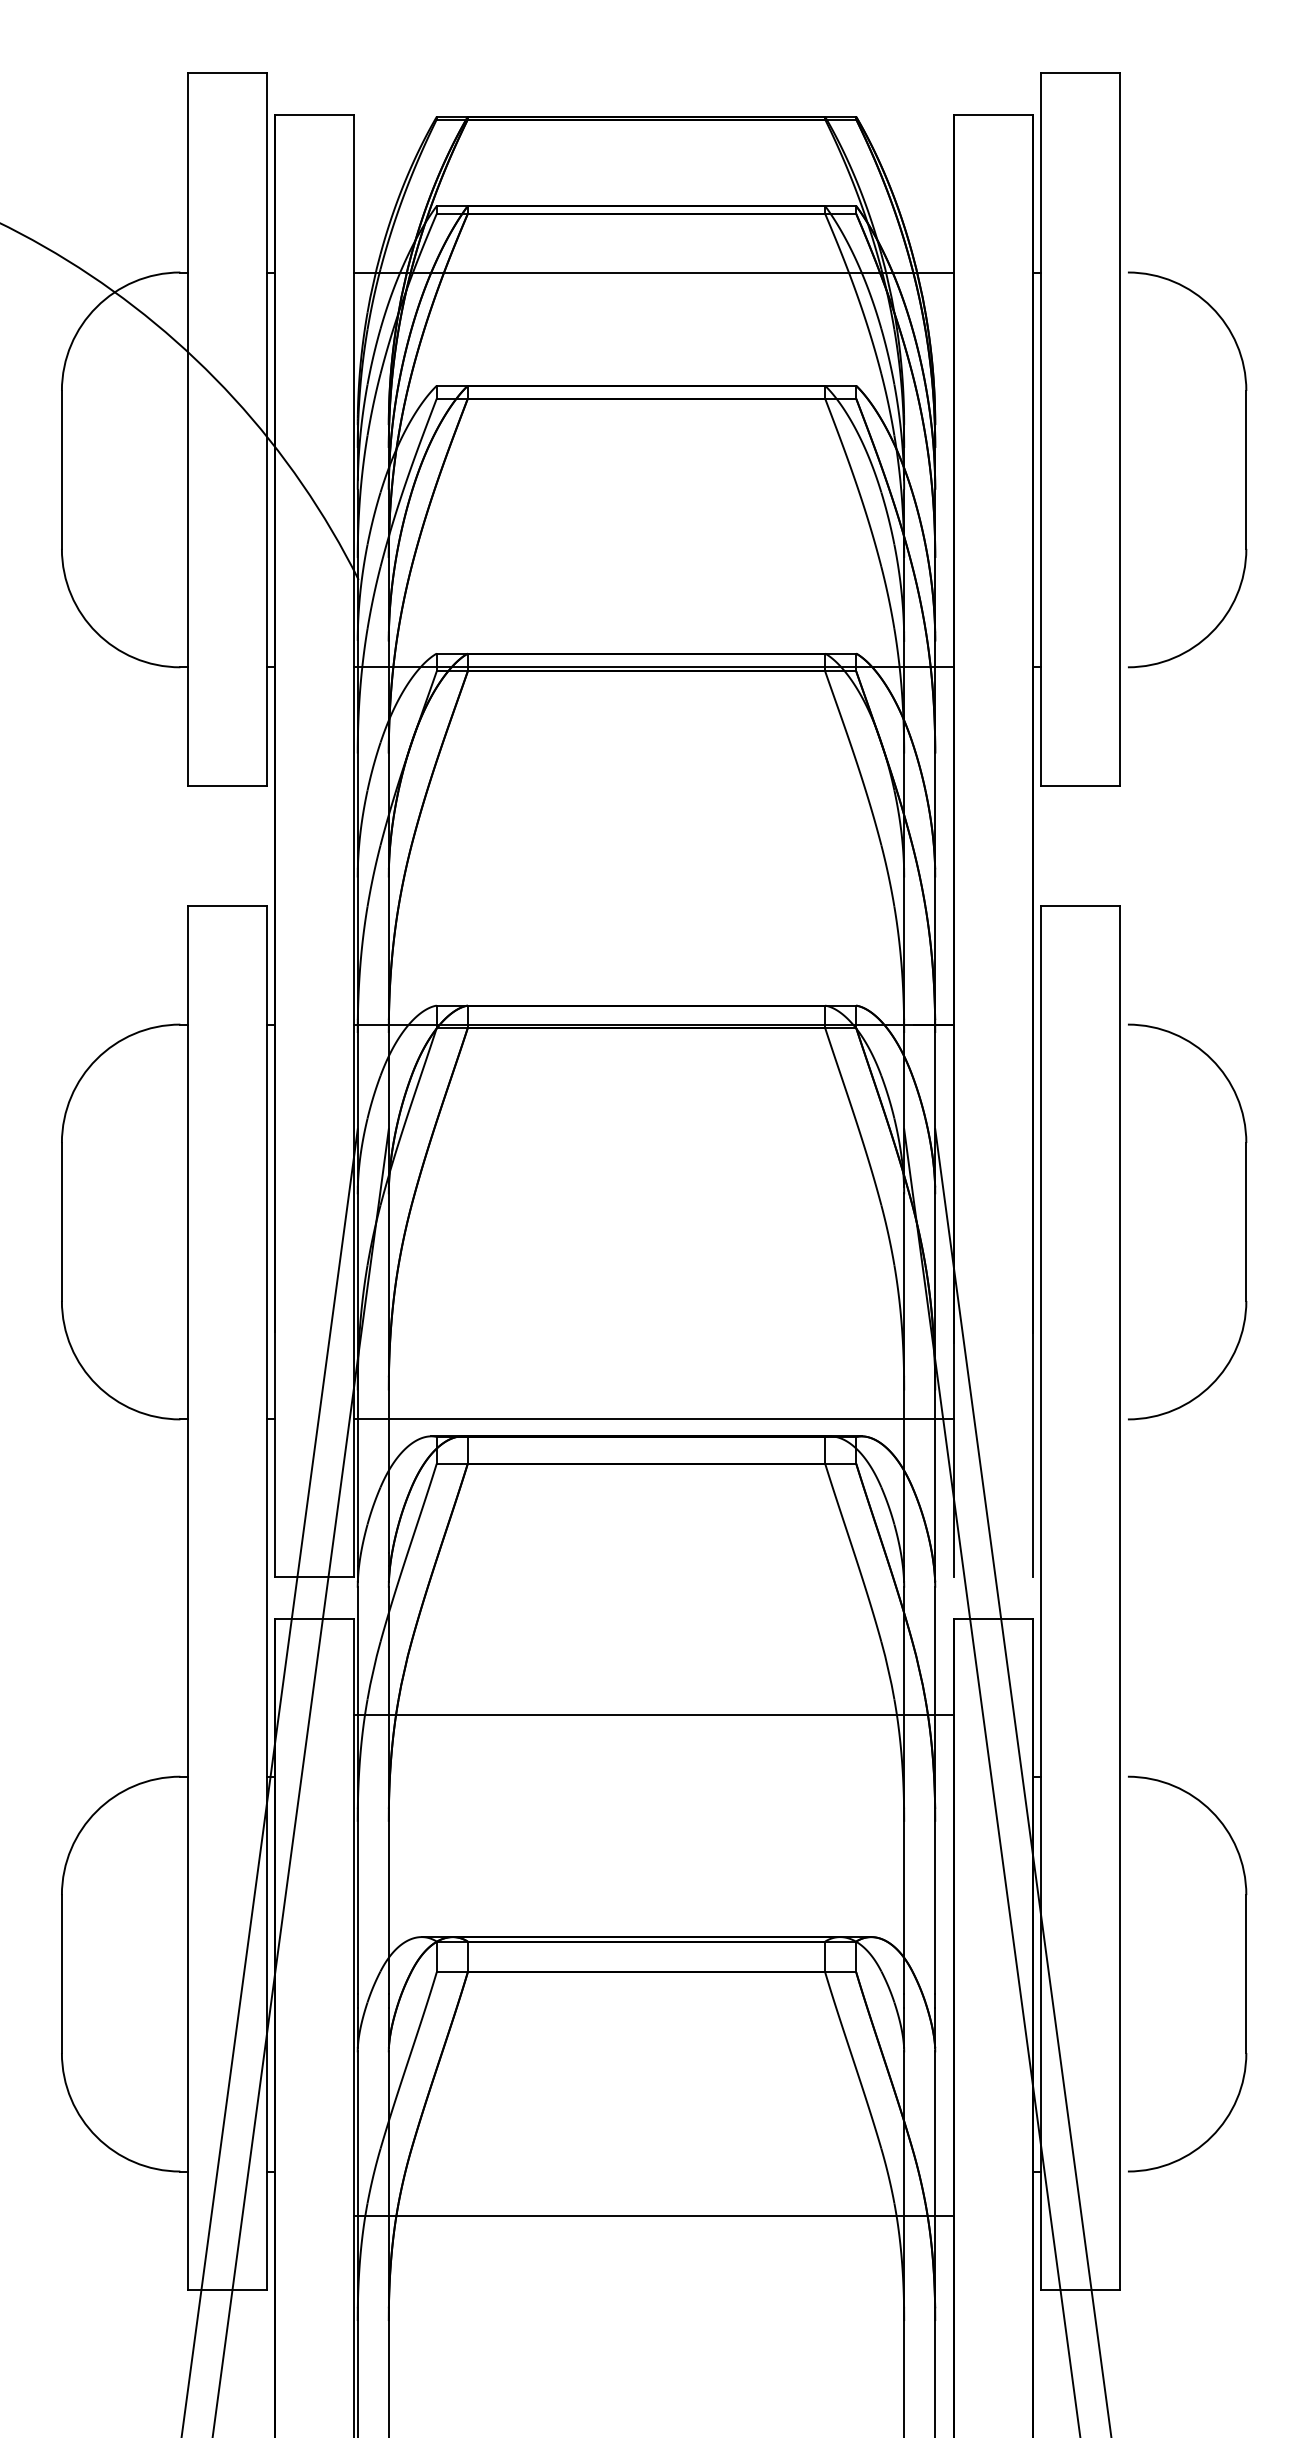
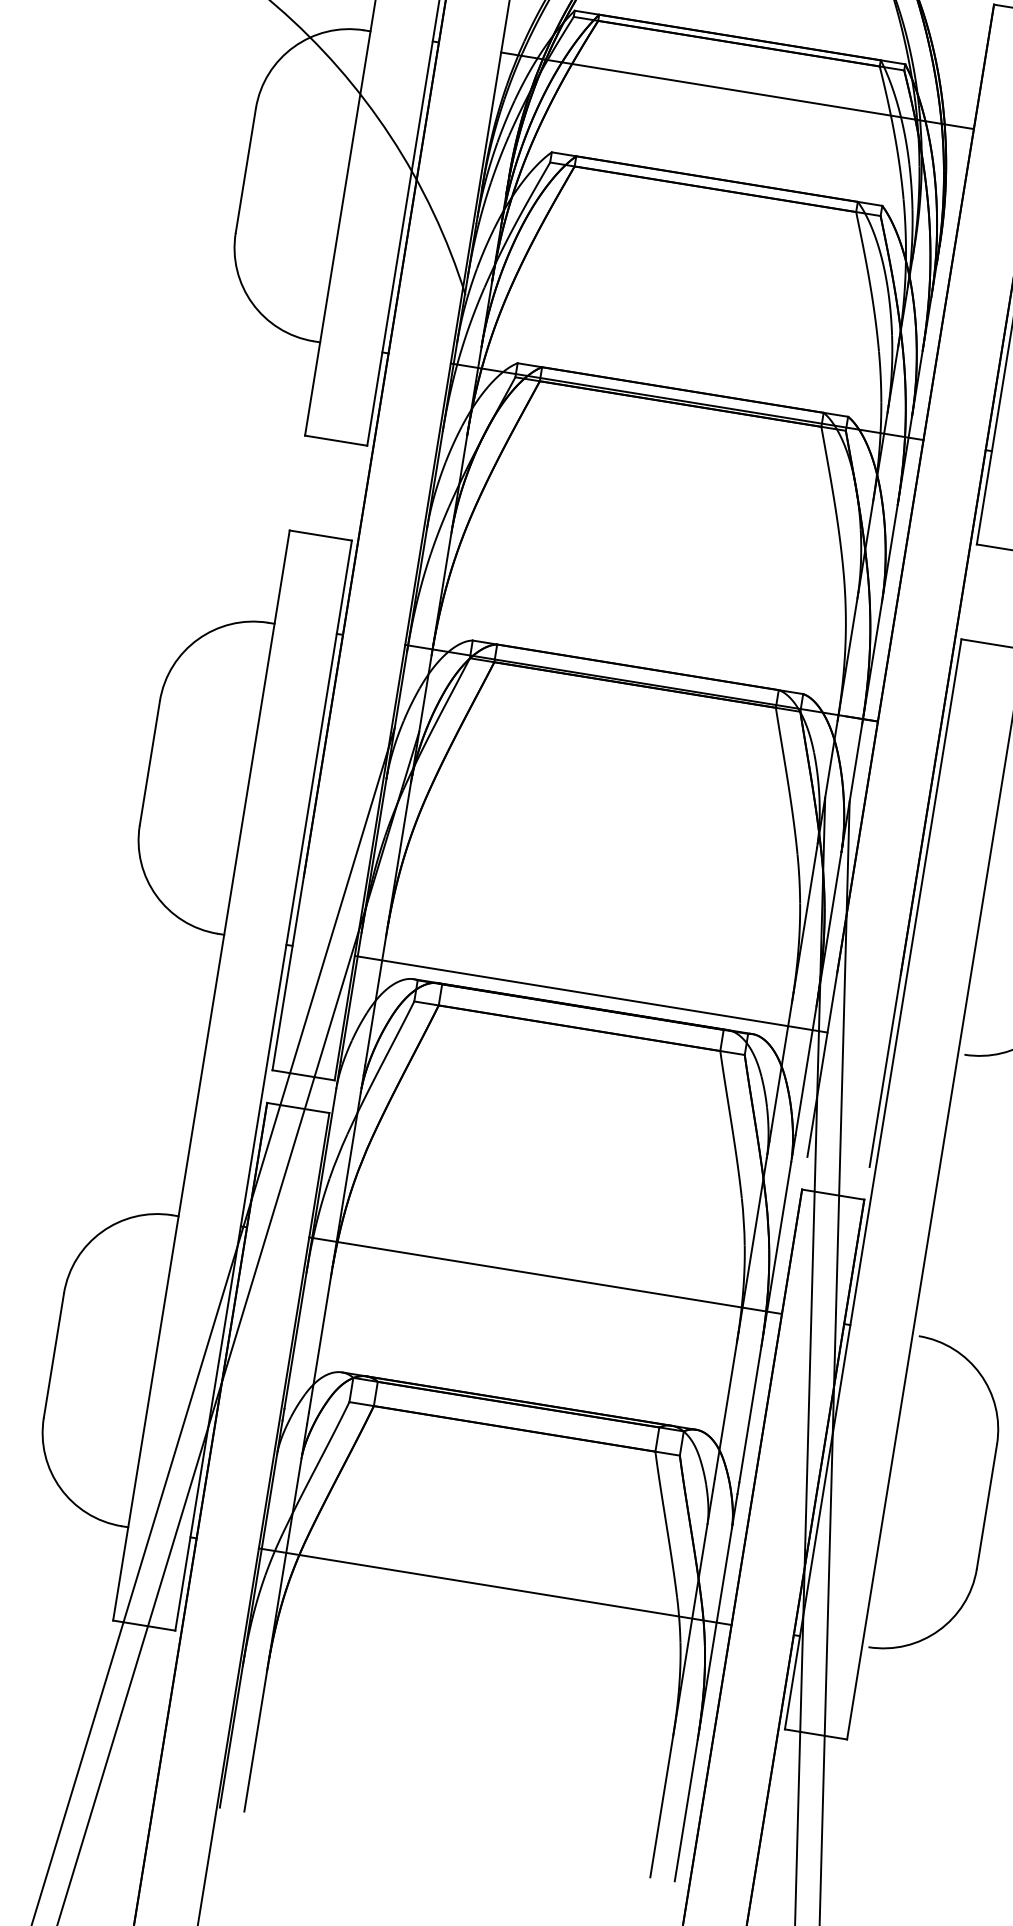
line: (654, 1714) -> (545, 1275), moved
line: (654, 2215) -> (495, 1586), moved

